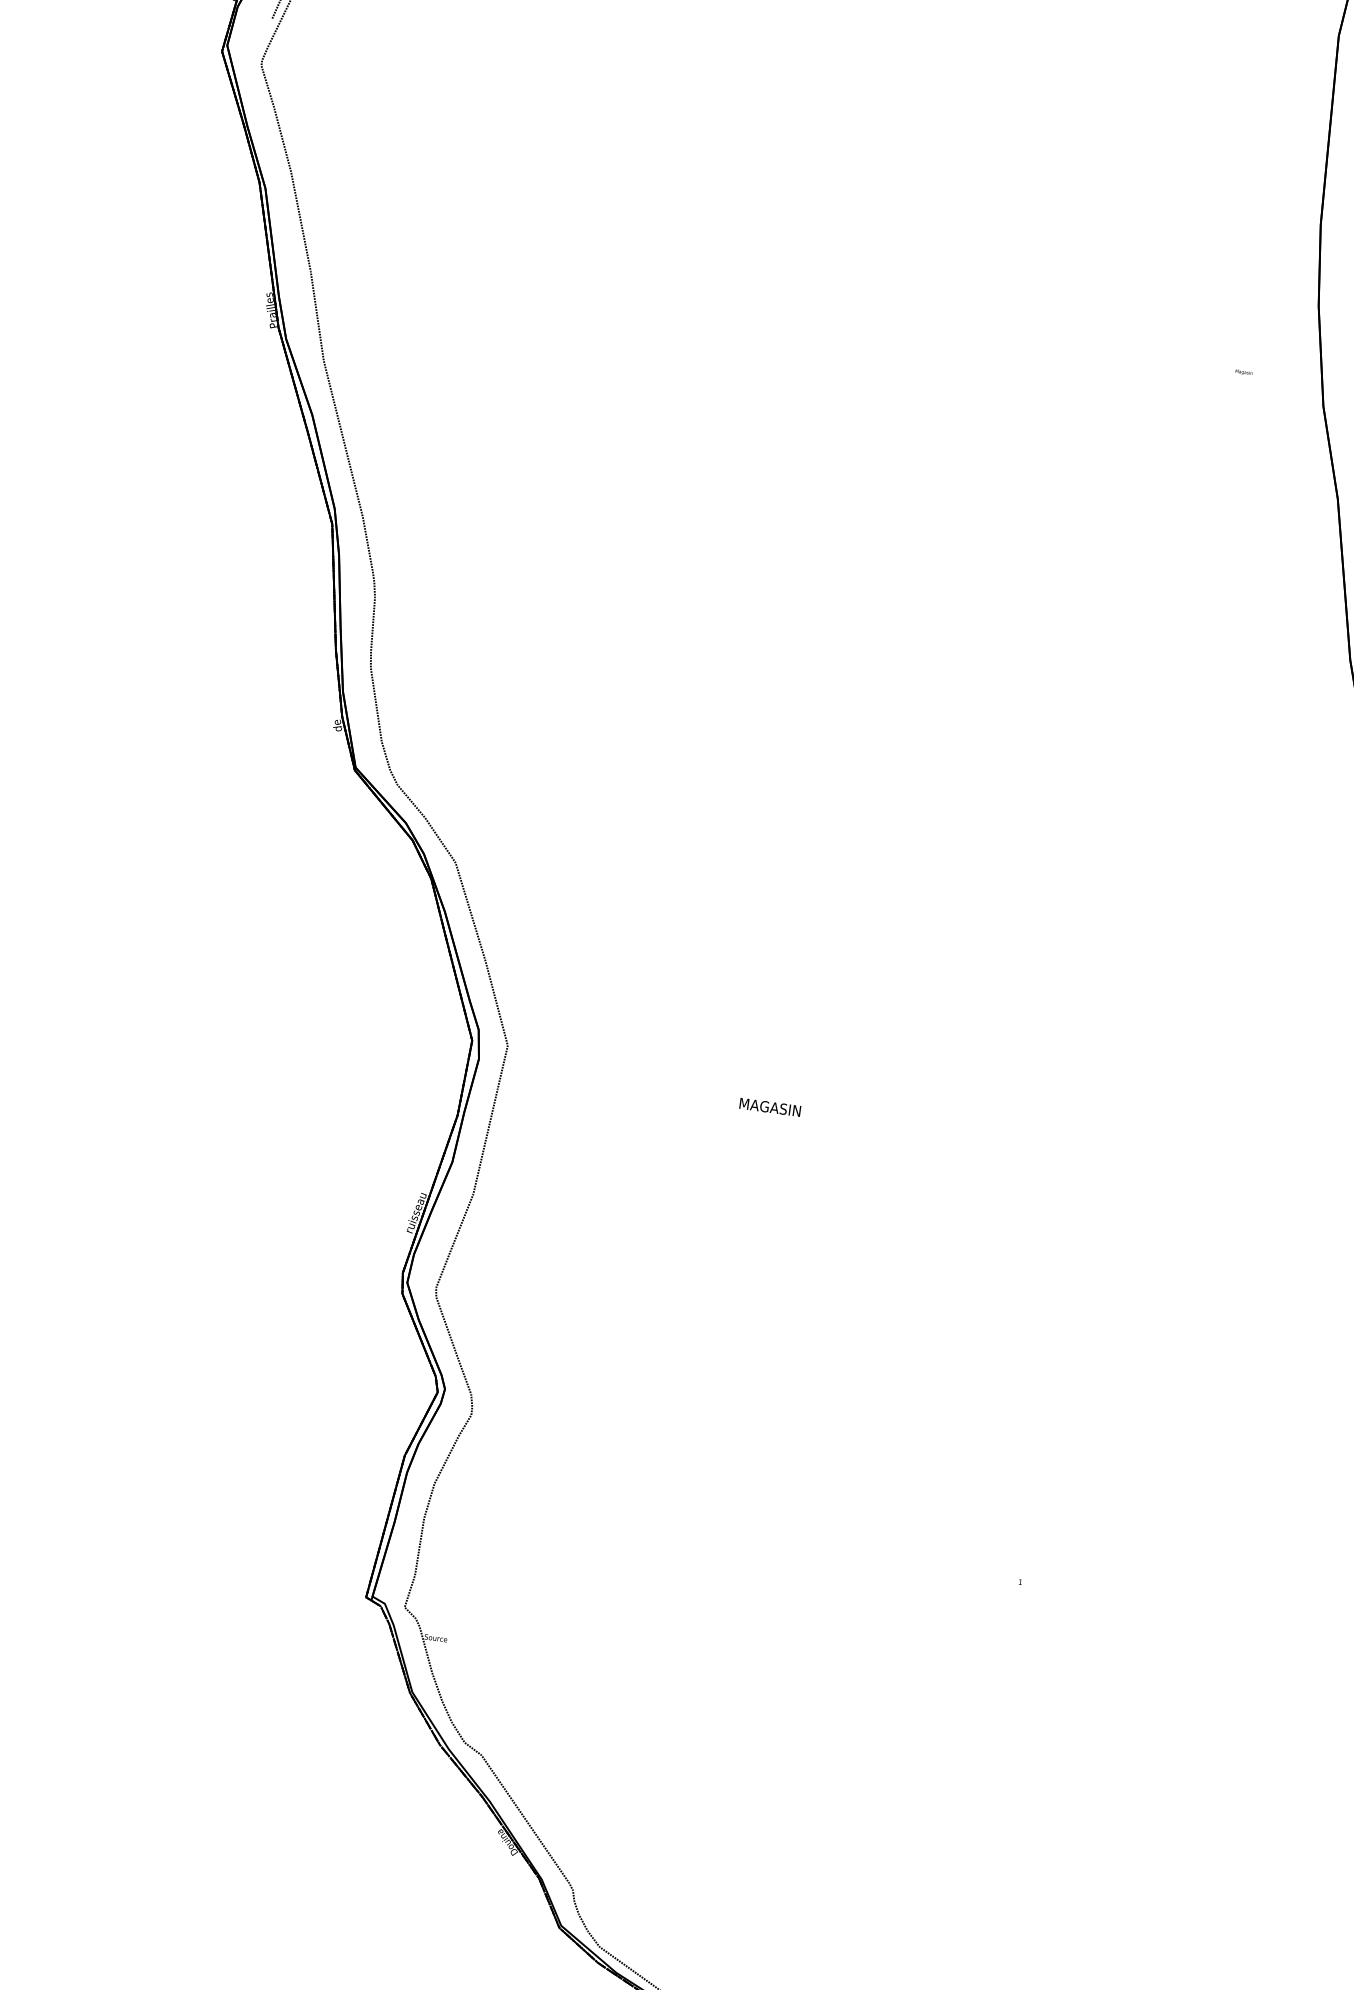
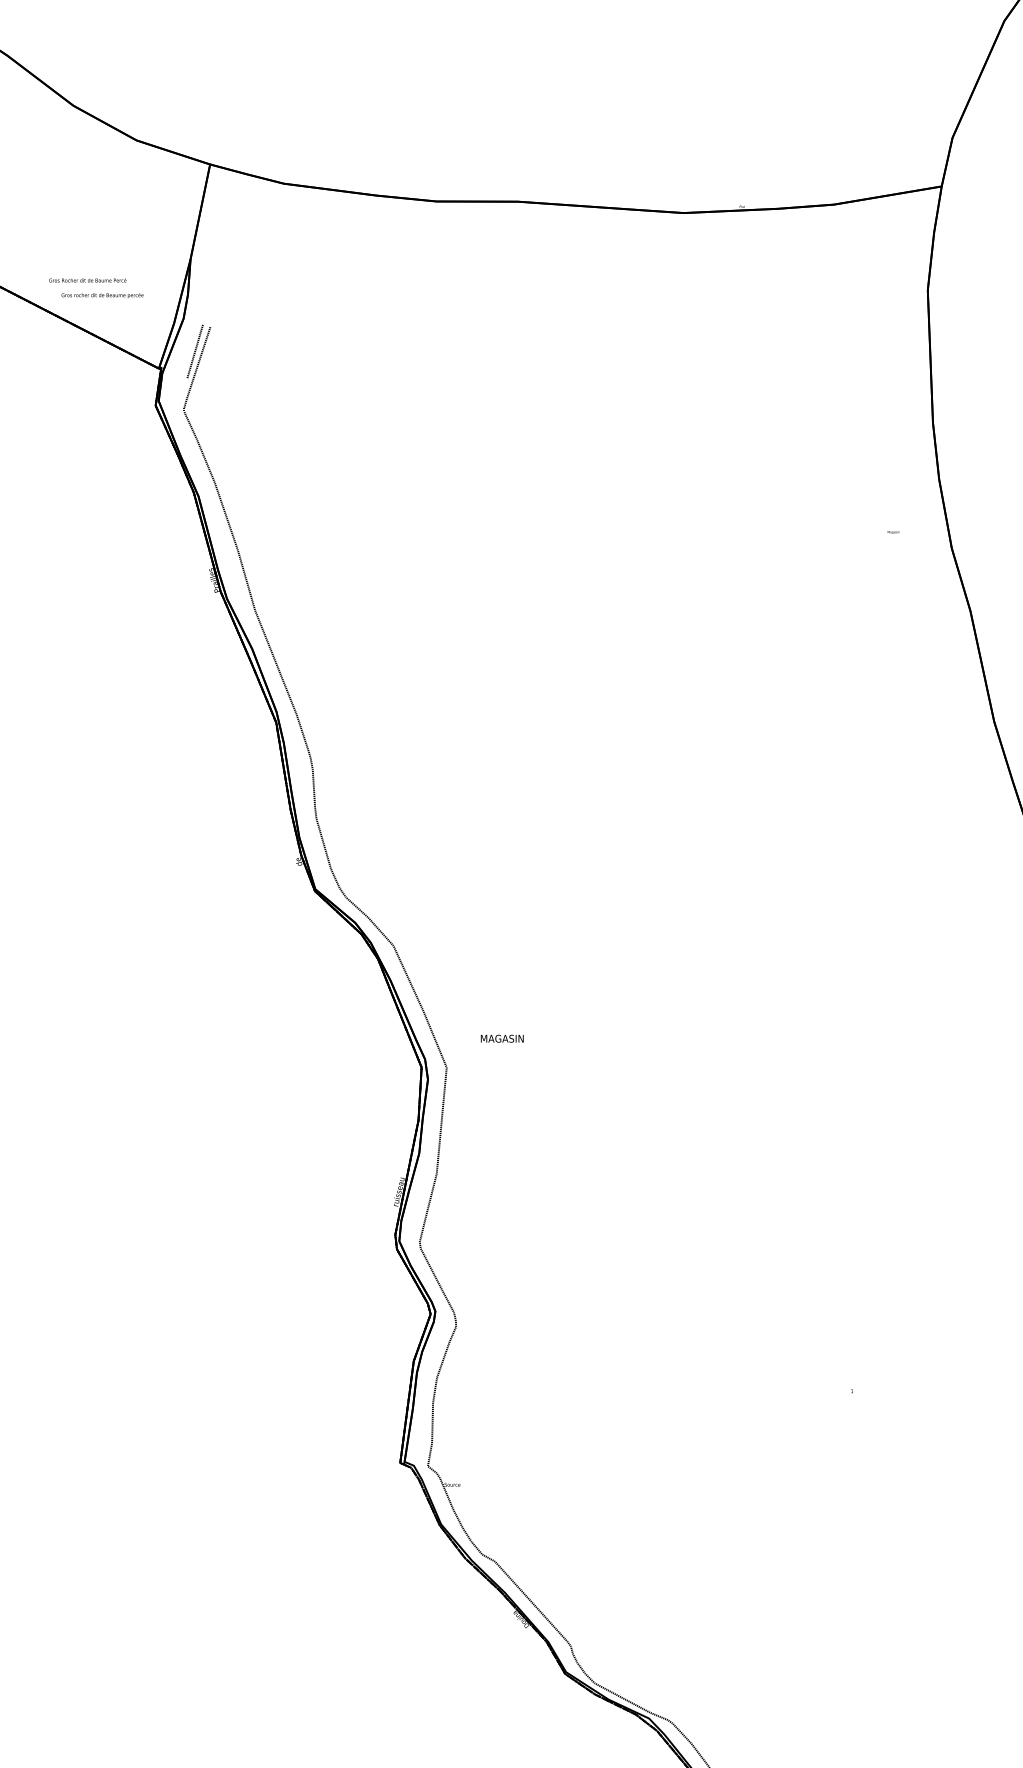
text: (769, 1106) -> (501, 1038), moved

